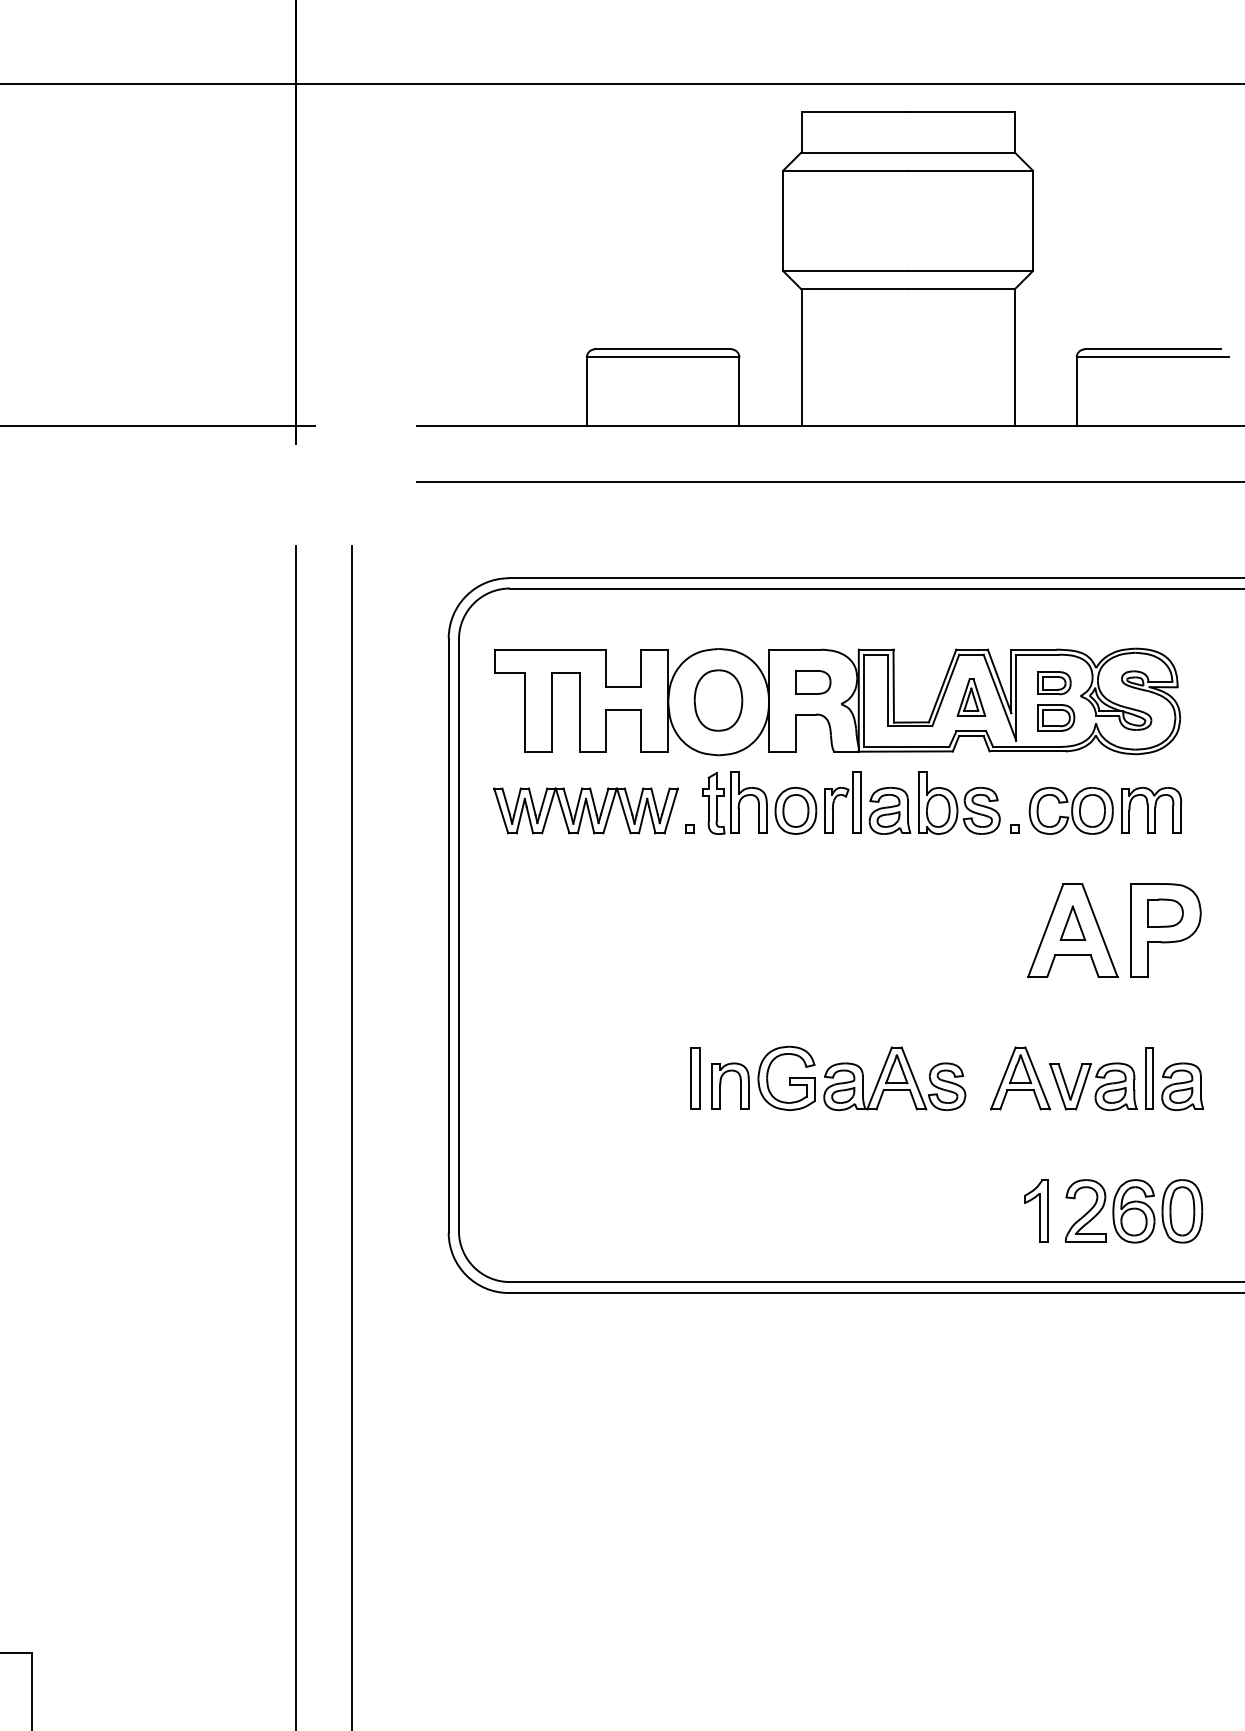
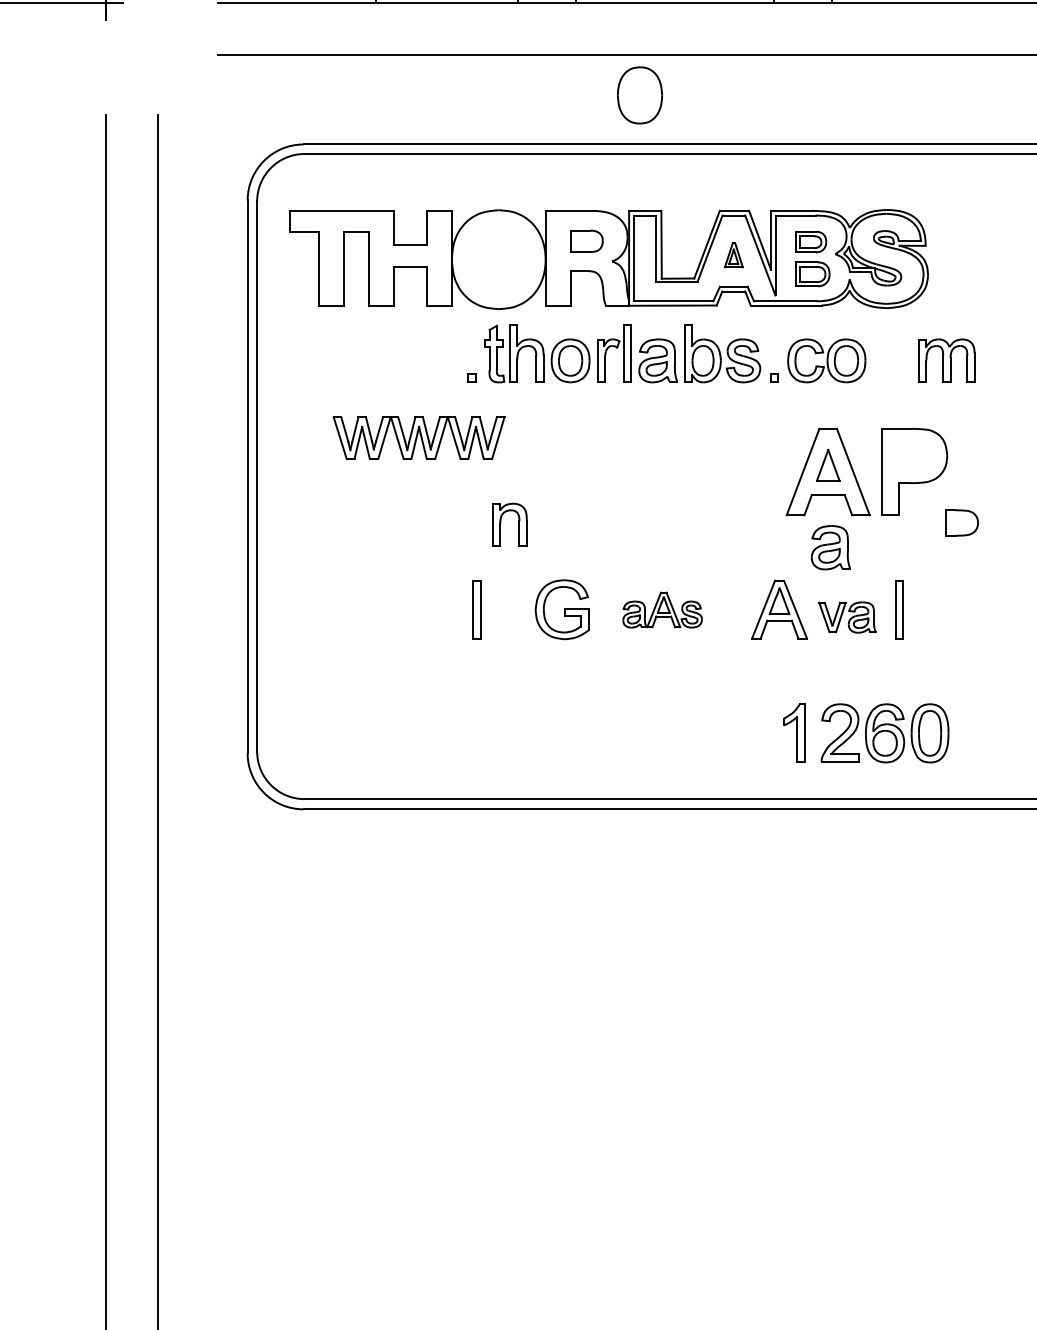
part: (971, 697) -> (733, 255), size x0.7
part: (718, 700) -> (639, 95), moved
part: (585, 810) -> (418, 437), moved
part: (1151, 810) -> (946, 360), moved
part: (1165, 912) -> (961, 522), moved
part: (894, 1078) -> (662, 609), size x0.6
part: (721, 1084) -> (501, 523), moved
part: (1093, 1086) -> (847, 617), size x0.7
part: (1182, 1086) -> (830, 547), moved

